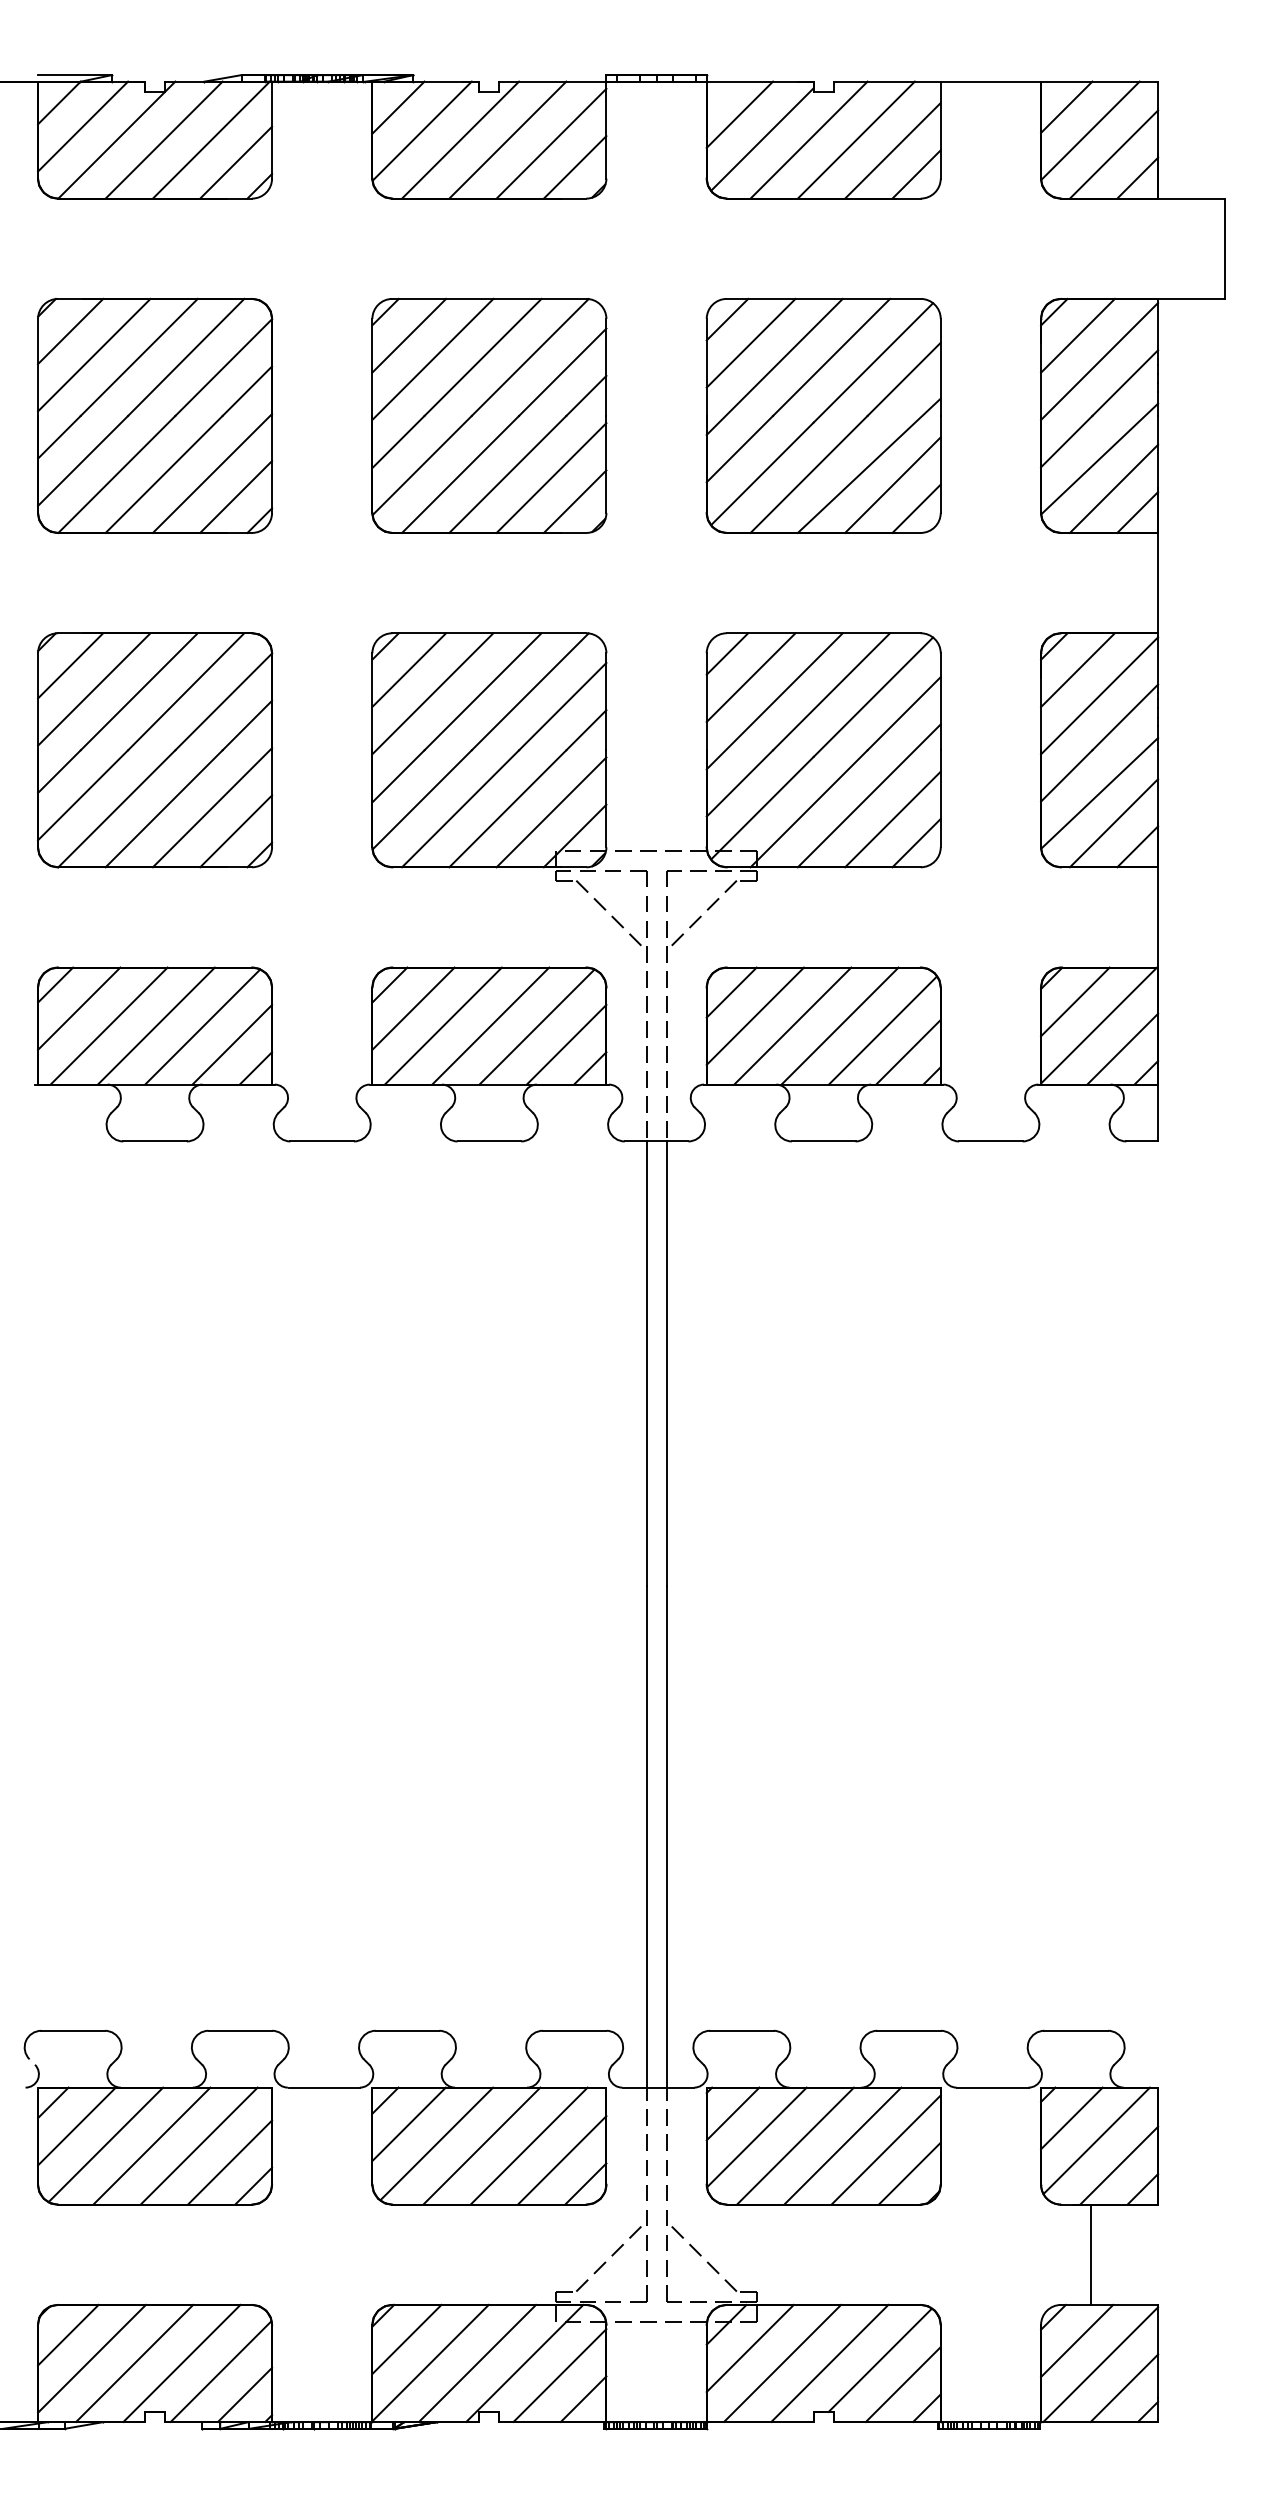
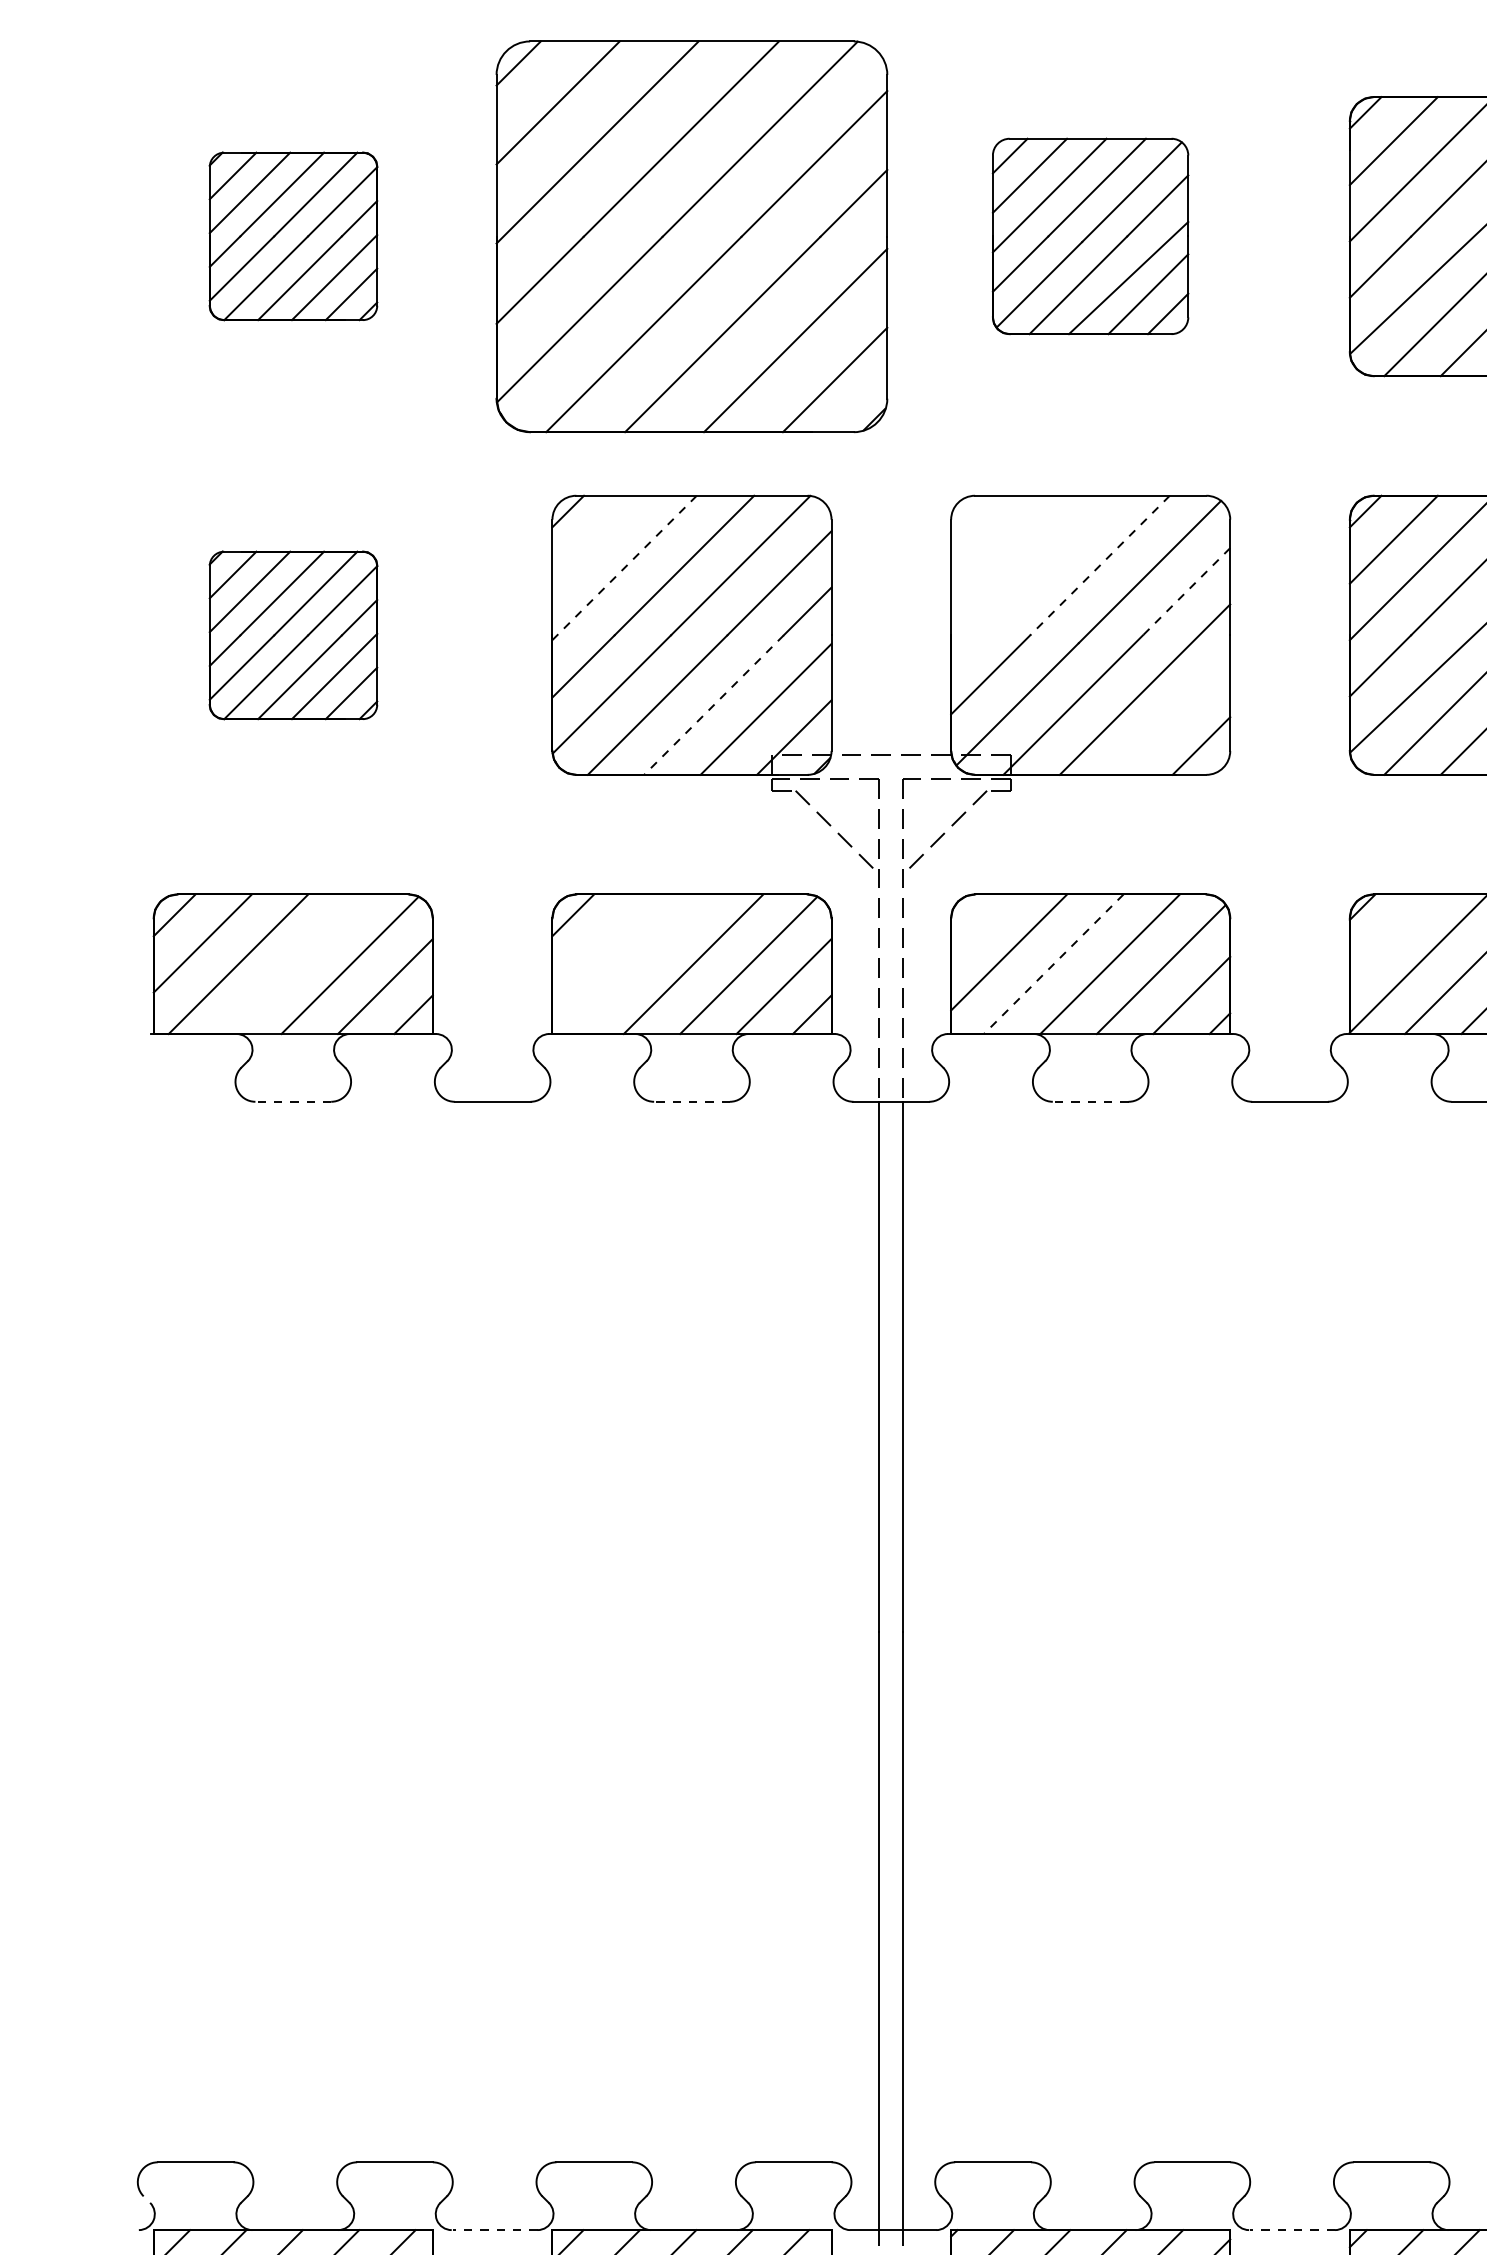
part: (155, 415) -> (293, 236), size x0.6
part: (489, 415) -> (692, 236), size x1.4
part: (823, 415) -> (1090, 236), size x0.7
line: (727, 653) -> (975, 519), removed
line: (409, 669) -> (596, 538), removed
line: (750, 677) -> (1003, 548), removed
line: (831, 691) -> (1099, 565), solid -> dashed
line: (432, 693) -> (624, 567), solid -> dashed
line: (774, 701) -> (1031, 577), removed
line: (904, 713) -> (1187, 591), solid -> dashed
part: (155, 750) -> (293, 635), size x0.6
line: (507, 808) -> (713, 704), solid -> dashed
line: (892, 819) -> (1172, 717), removed
line: (731, 992) -> (980, 924), removed
line: (1075, 1001) -> (1390, 934), removed
line: (413, 1008) -> (601, 943), removed
line: (155, 1025) -> (293, 963), removed
line: (442, 1025) -> (636, 963), removed
line: (792, 1026) -> (1053, 964), solid -> dashed
line: (155, 1141) -> (293, 1101), solid -> dashed
line: (489, 1141) -> (692, 1101), solid -> dashed
line: (823, 1141) -> (1090, 1101), solid -> dashed
line: (324, 2087) -> (495, 2229), solid -> dashed
line: (993, 2087) -> (1293, 2229), solid -> dashed

